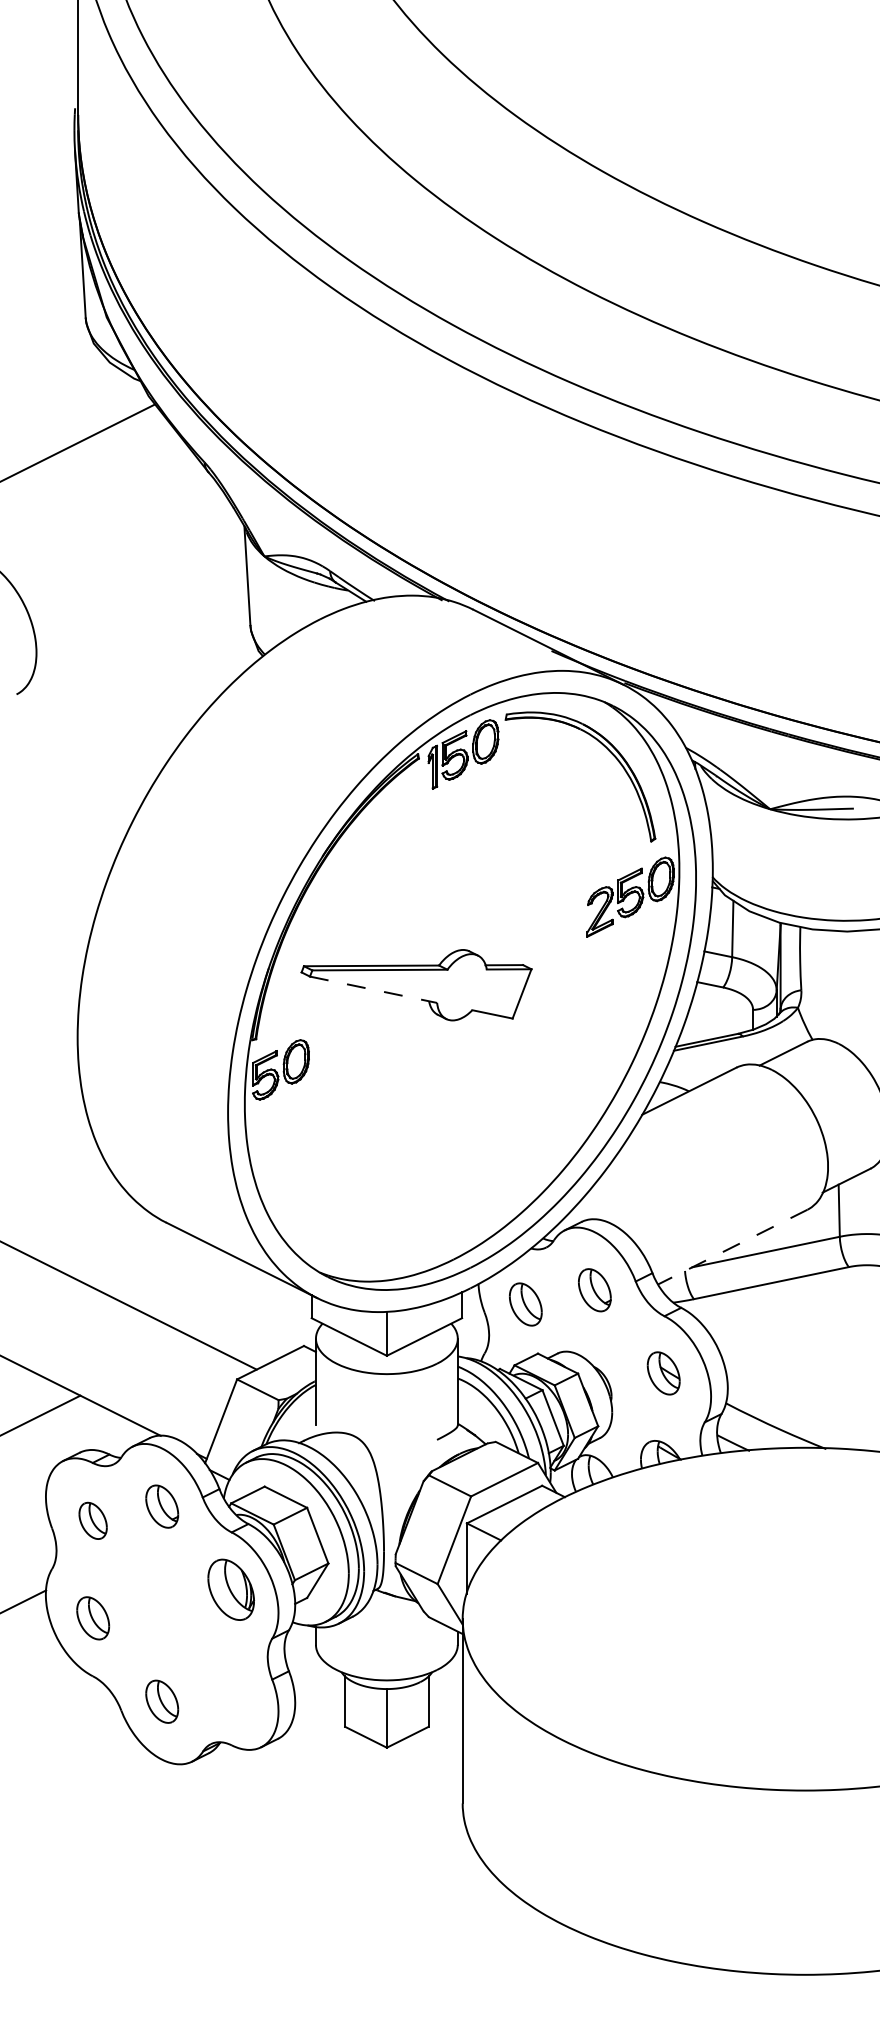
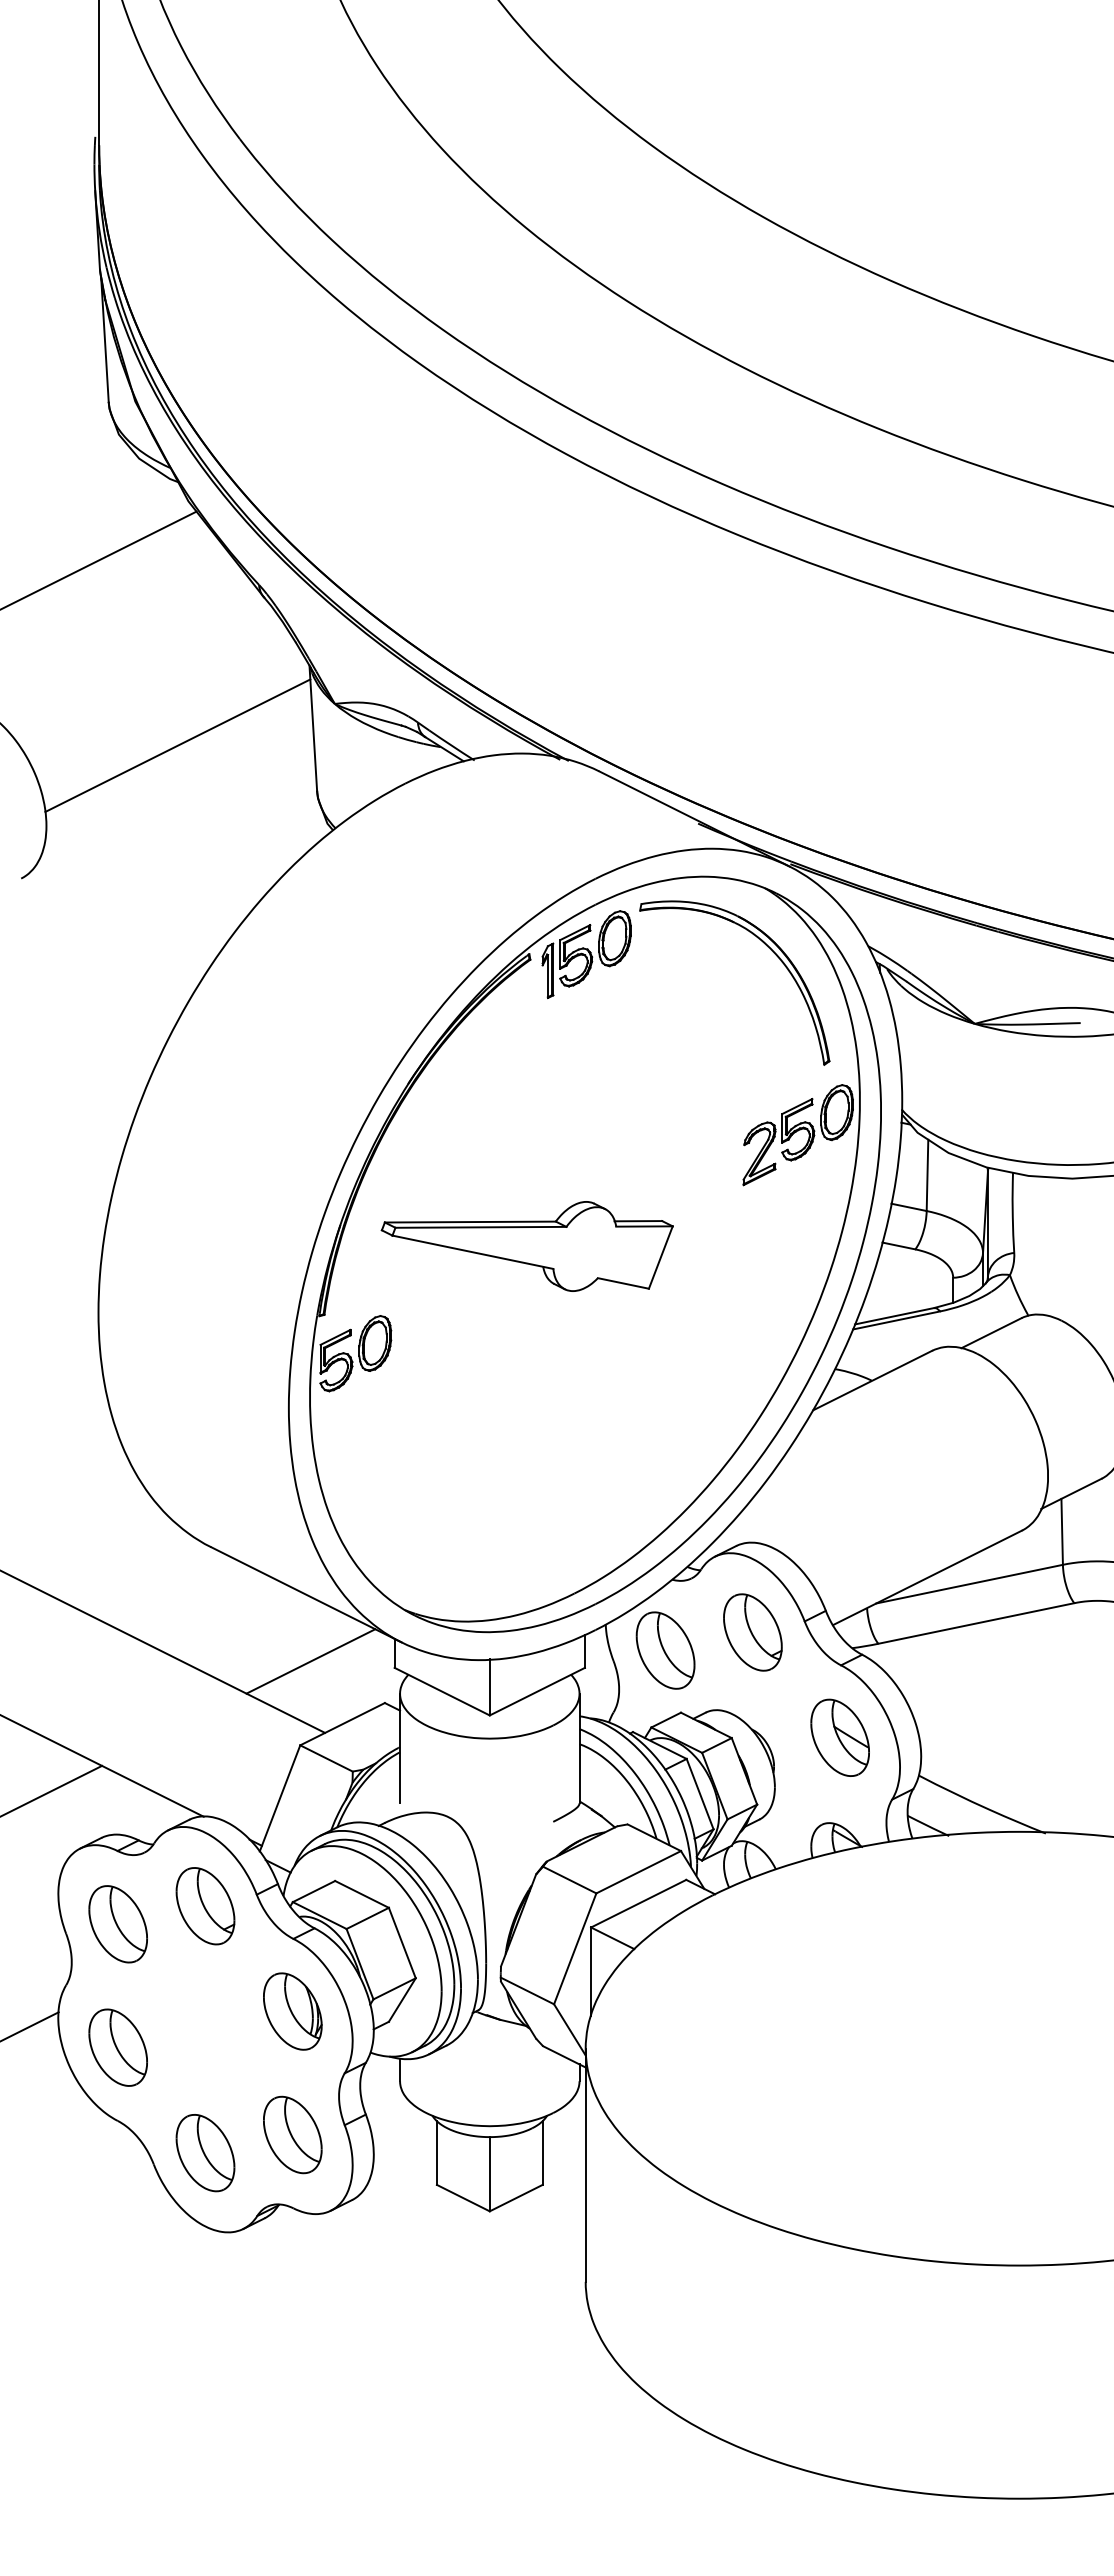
line: (140, 589) -> (177, 745), added
line: (374, 989) -> (473, 1252), dashed -> solid
line: (732, 1246) -> (927, 1577), dashed -> solid
part: (594, 1290) -> (752, 1632), size x1.43
part: (525, 1304) -> (665, 1650), size x1.43
line: (245, 1313) -> (310, 1661), added
part: (663, 1373) -> (839, 1737), size x1.43
part: (162, 1506) -> (205, 1906), size x1.43
part: (92, 1521) -> (117, 1924), size x1.67
part: (92, 1618) -> (117, 2047), size x1.43
part: (230, 1686) -> (292, 2134), added
part: (162, 1702) -> (205, 2153), size x1.43

